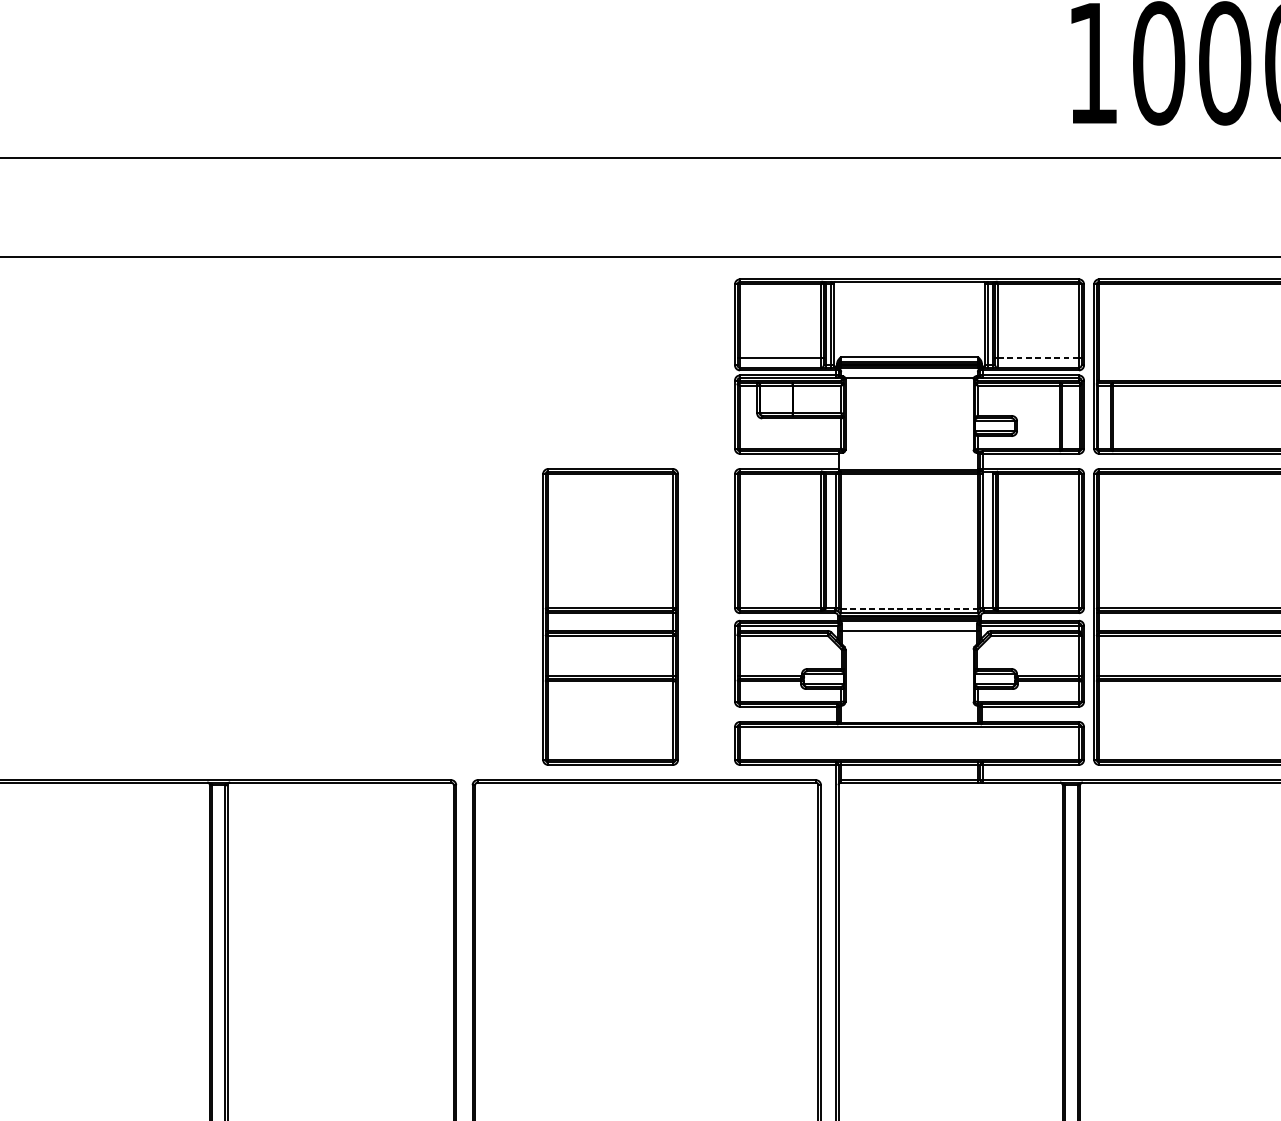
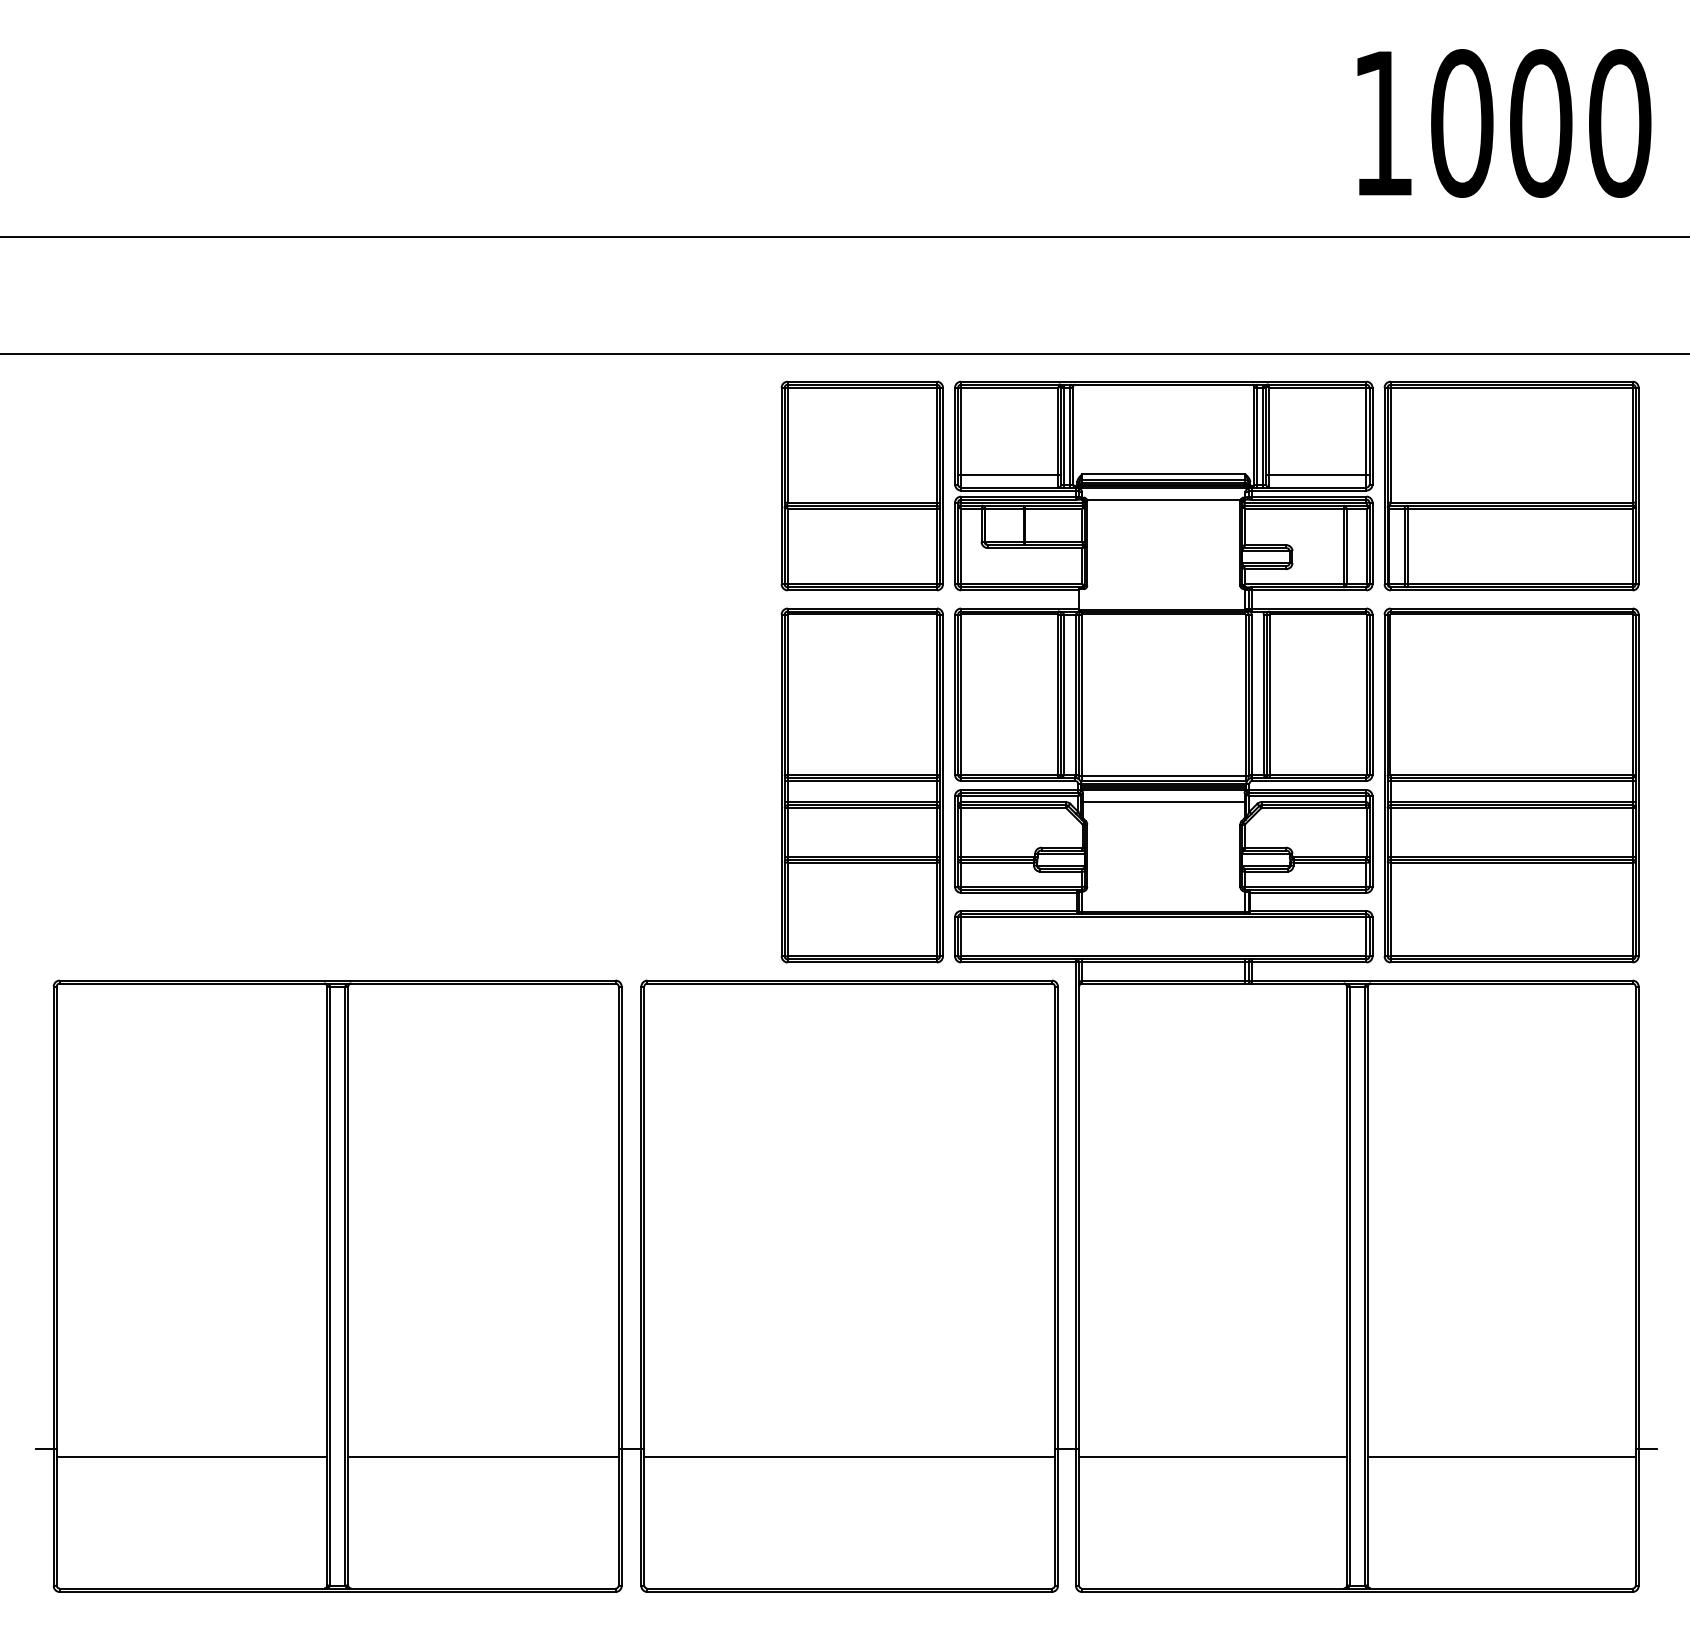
line: (1038, 357) -> (1317, 475), dashed -> solid
part: (656, 366) -> (861, 485), added
line: (909, 608) -> (1163, 775), dashed -> solid
part: (609, 616) -> (861, 785), moved

